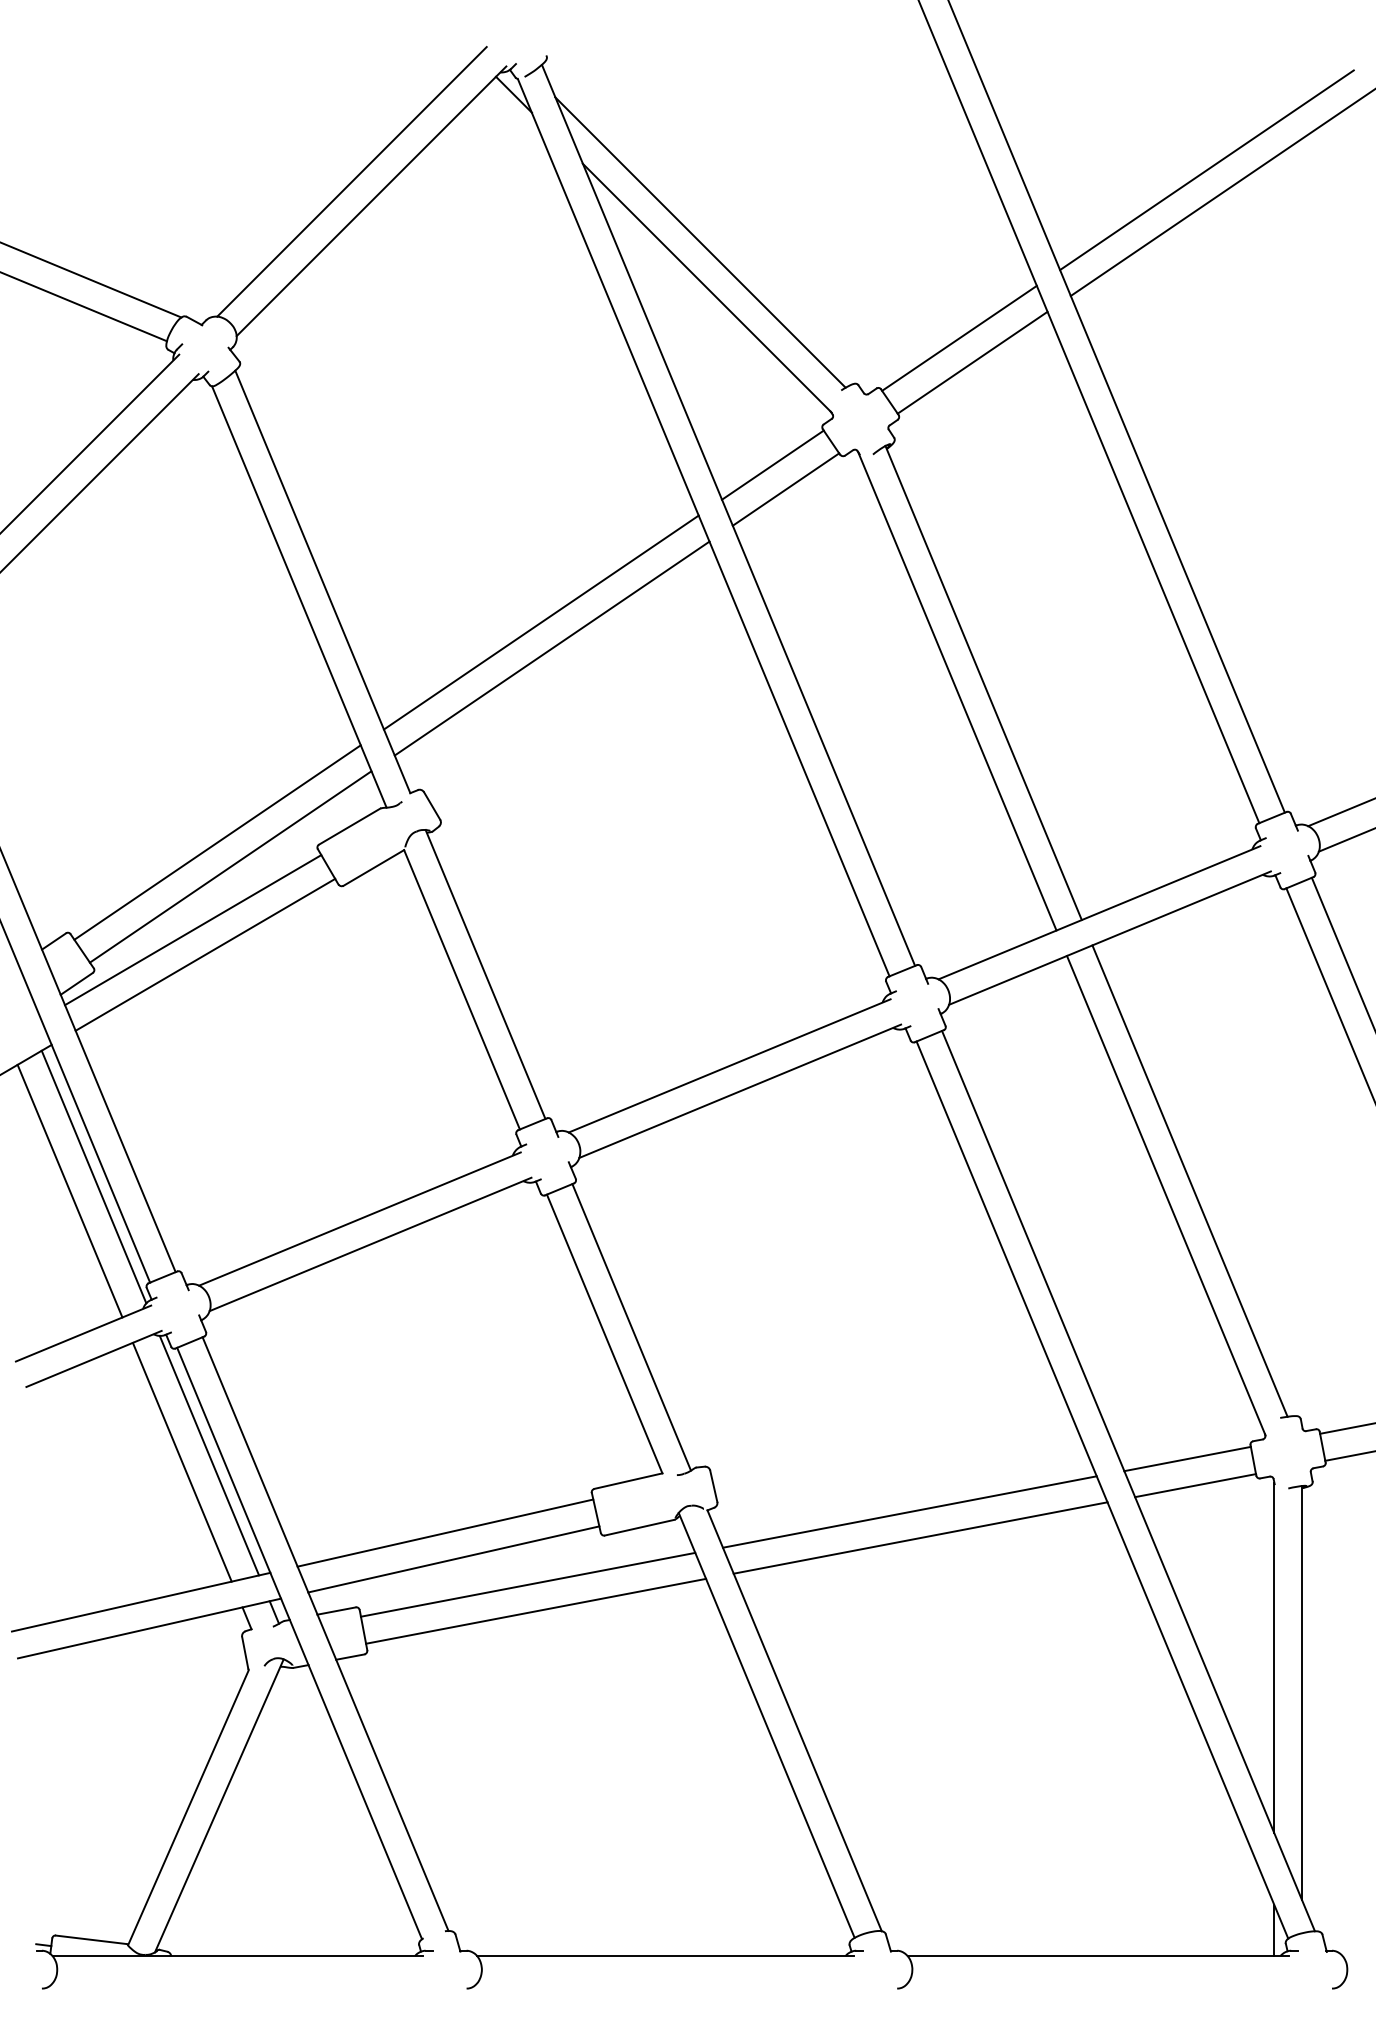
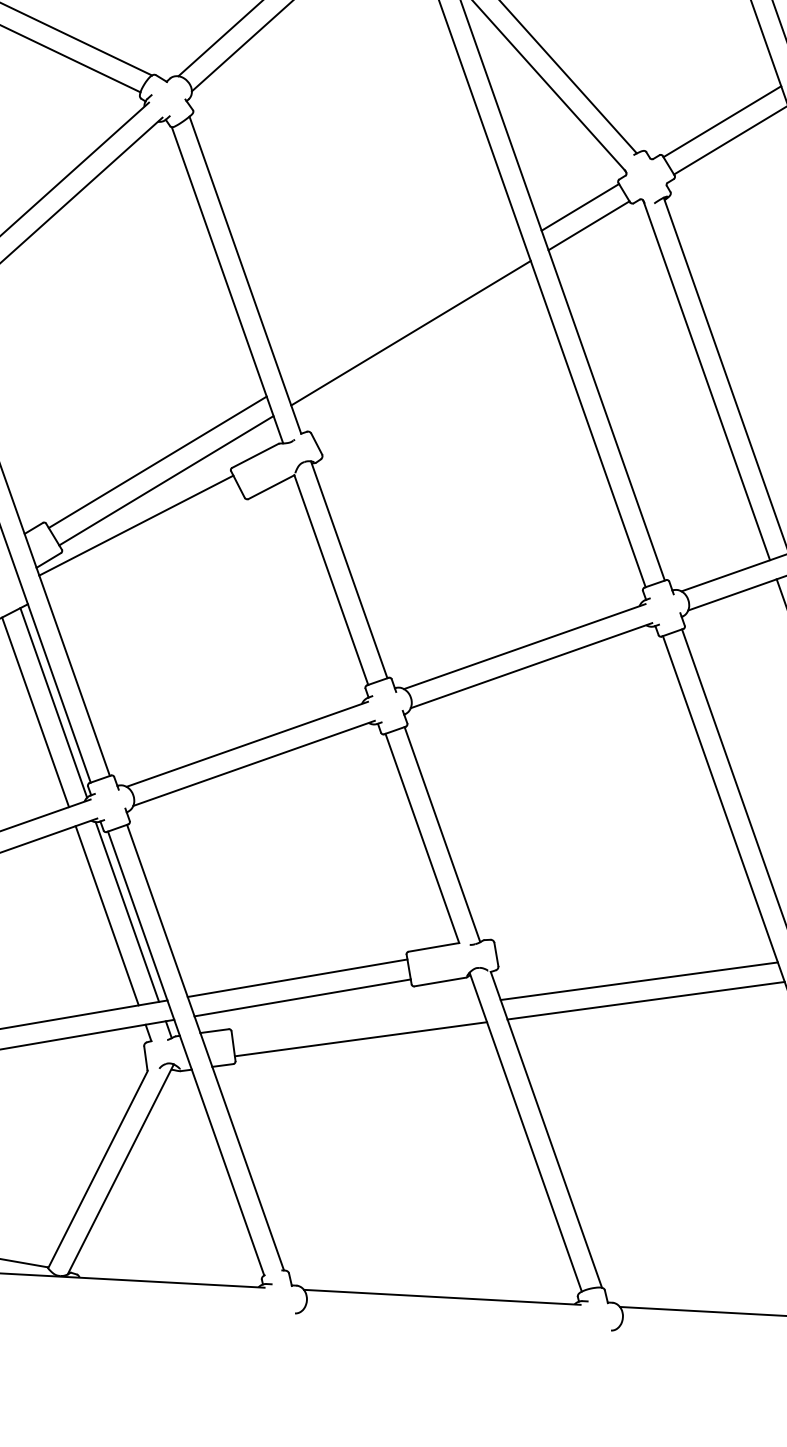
line: (541, 622) -> (404, 313), removed
line: (205, 954) -> (144, 544), removed
line: (527, 1584) -> (355, 1019), removed

